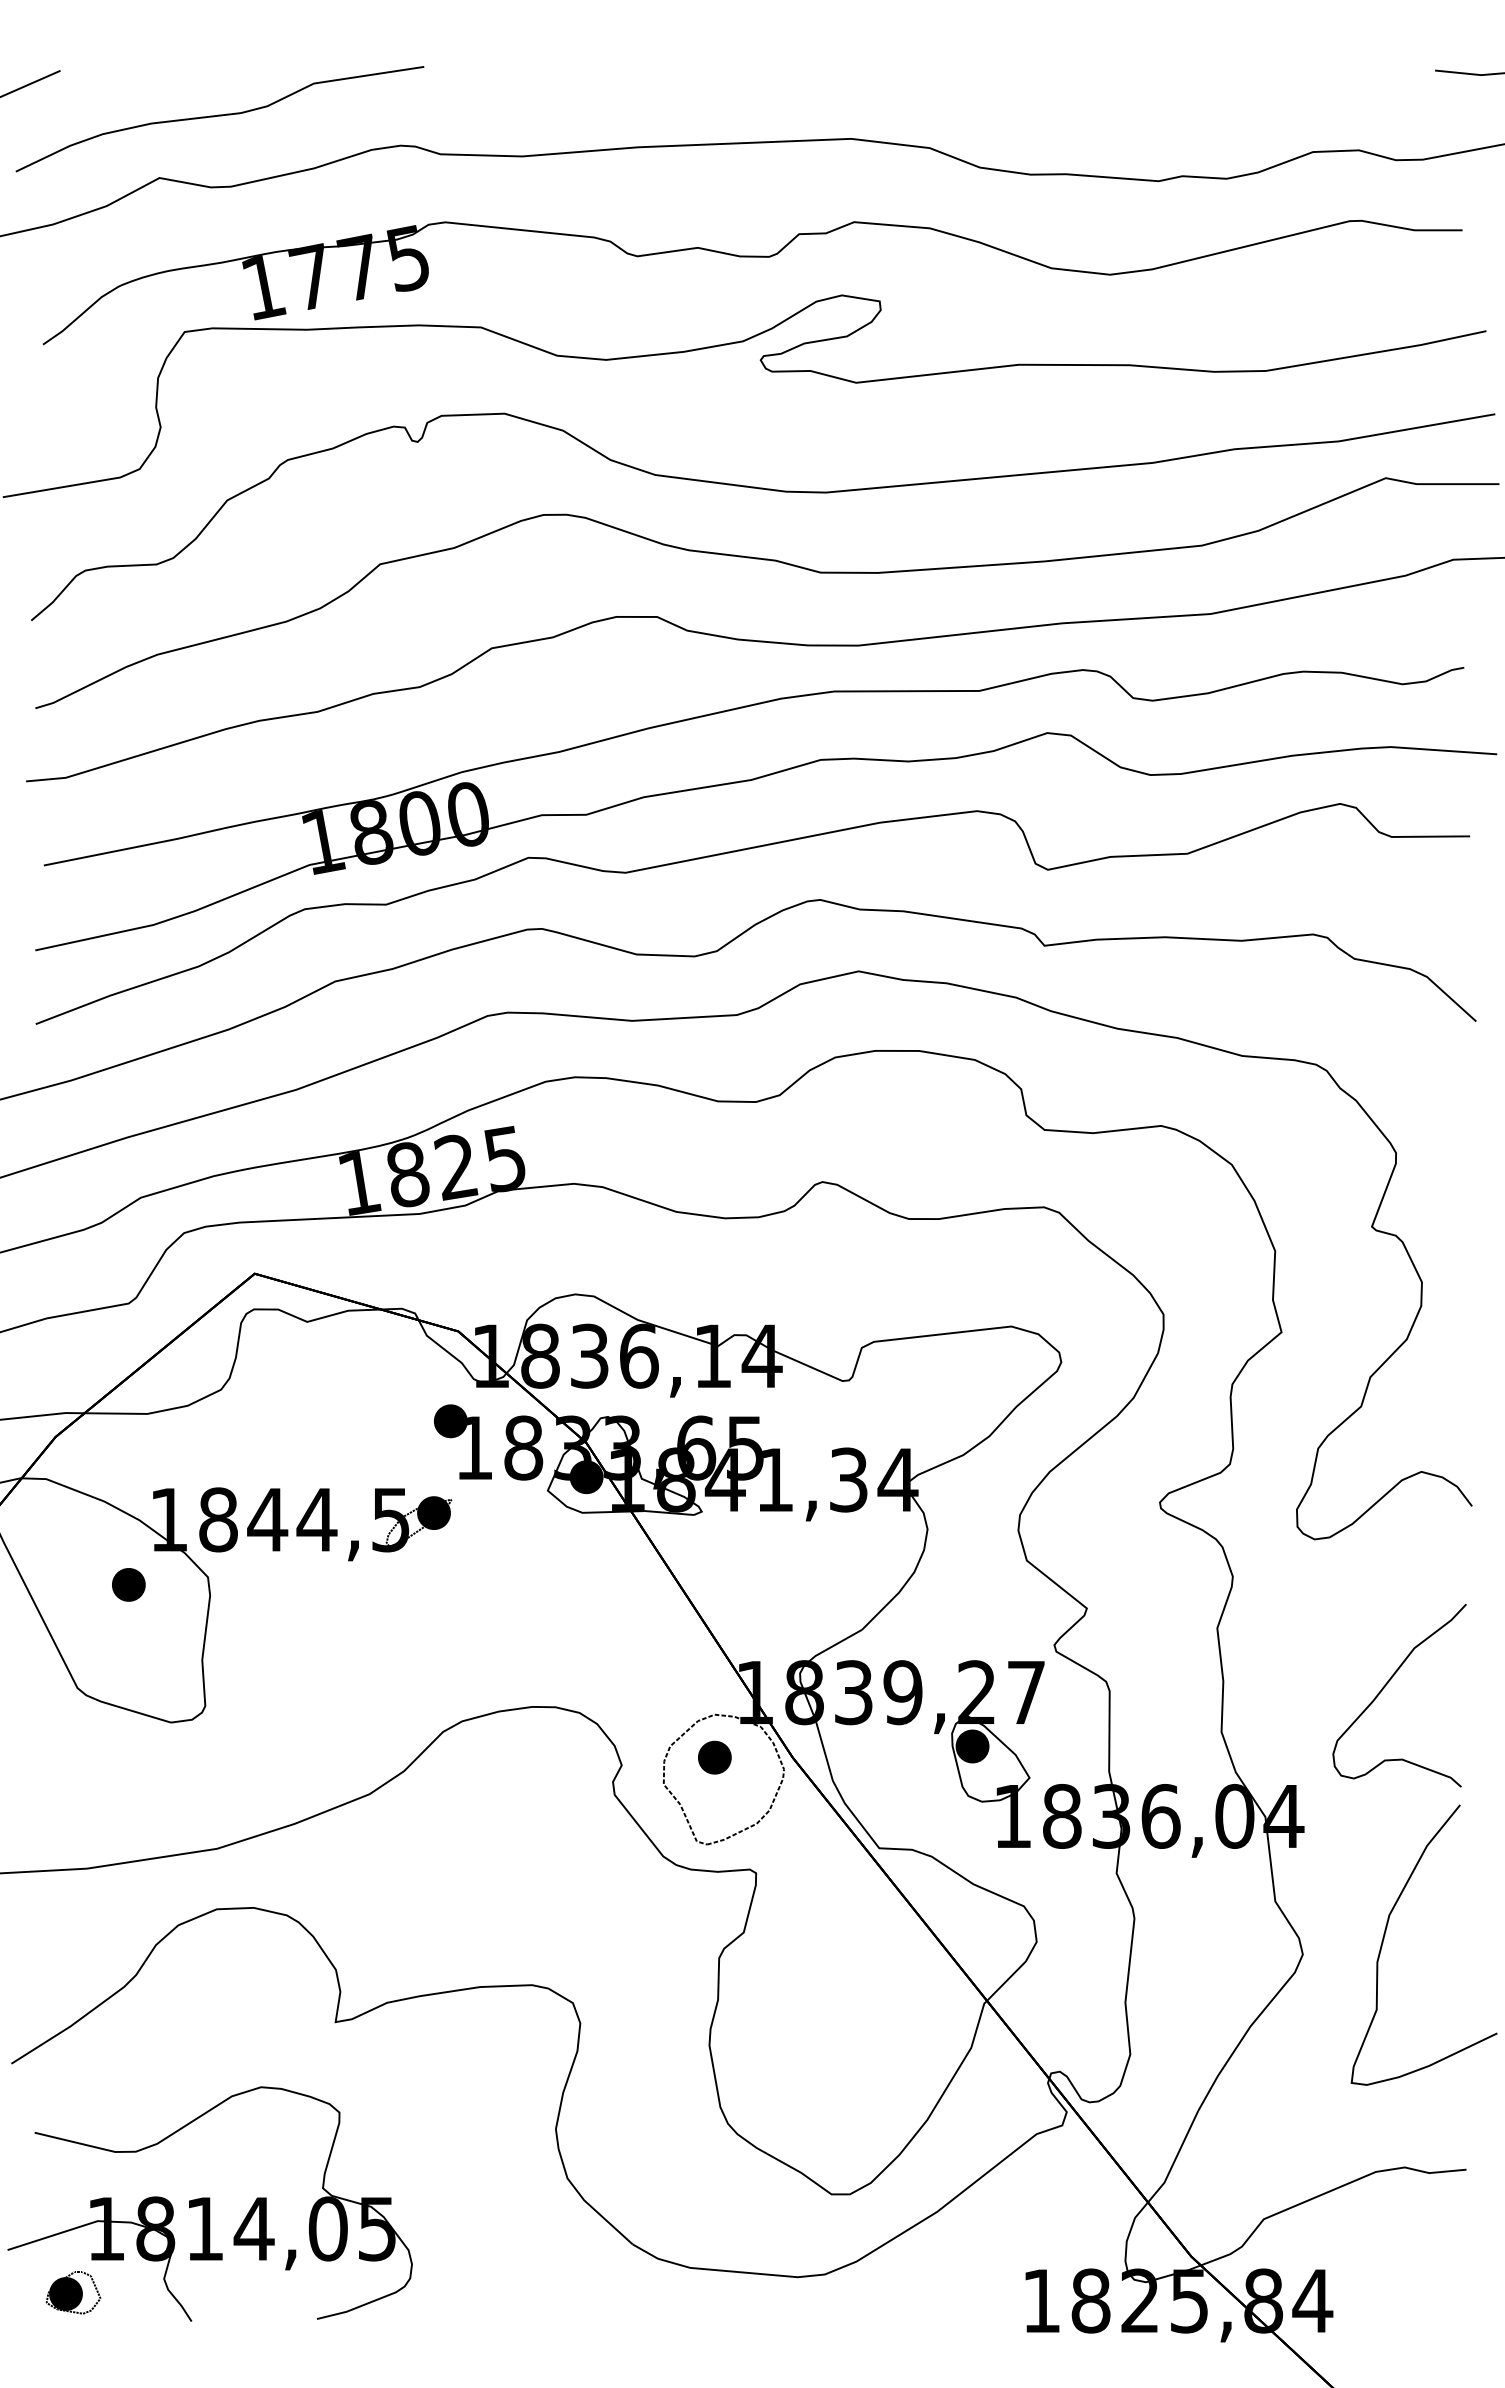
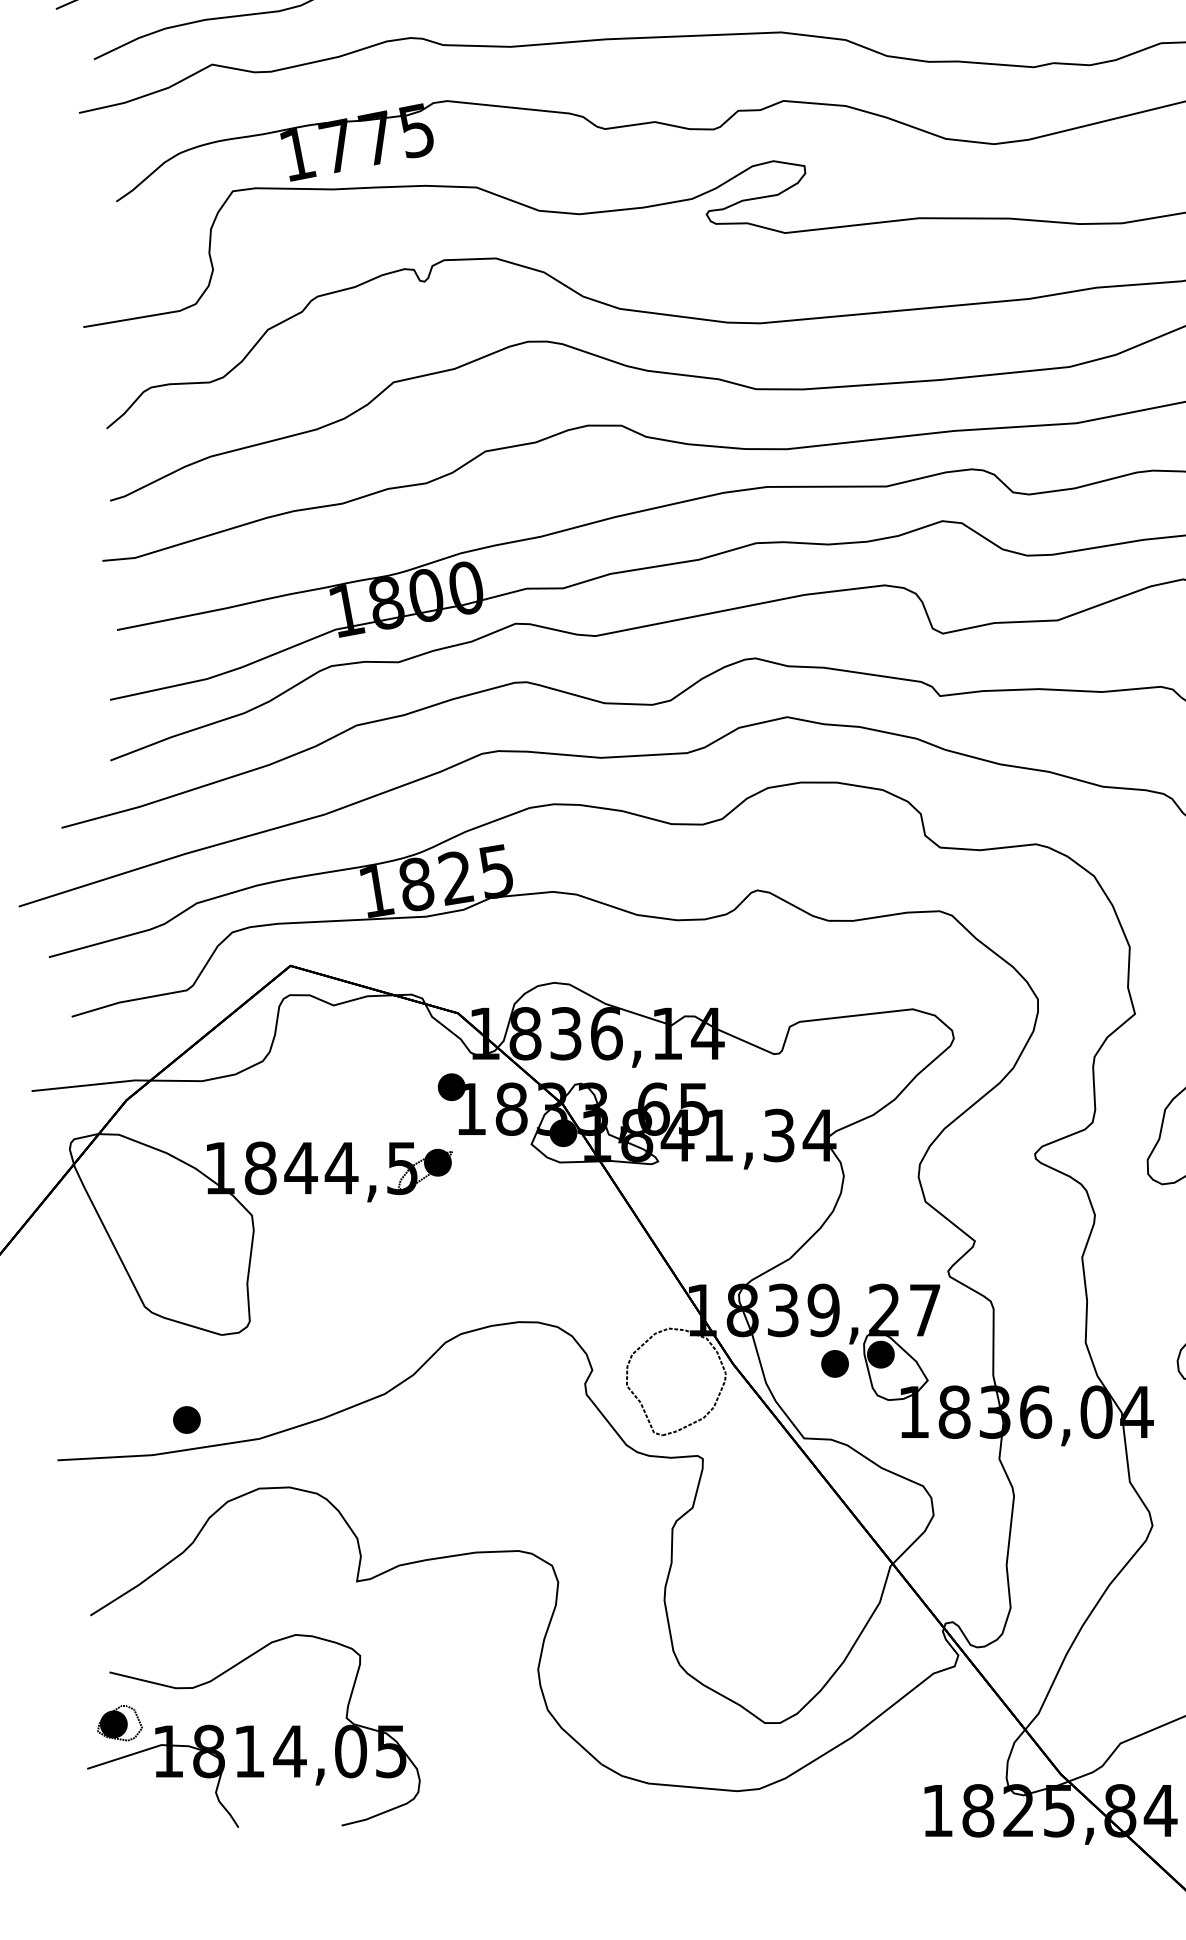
part: (128, 1584) -> (186, 1419), moved
part: (714, 1757) -> (834, 1363), moved
part: (73, 2292) -> (120, 1723), moved

